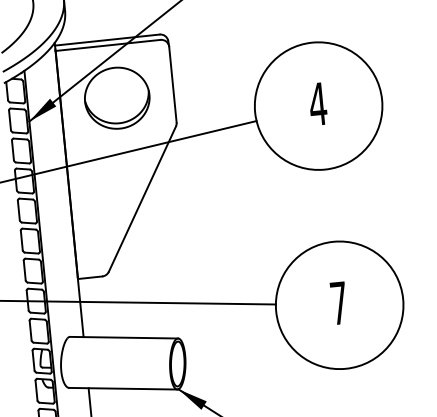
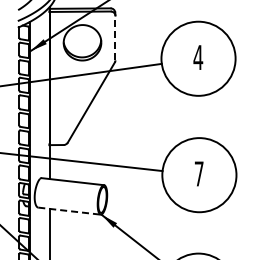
line: (172, 83) -> (115, 37), solid -> dashed
line: (124, 389) -> (70, 211), solid -> dashed

